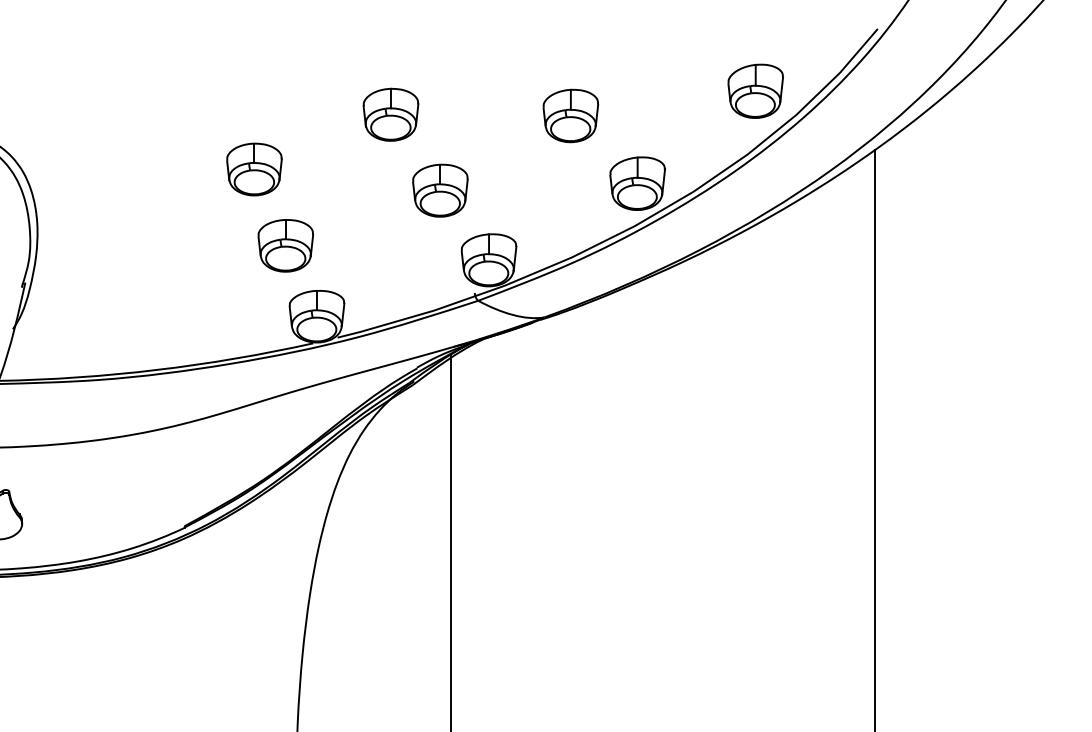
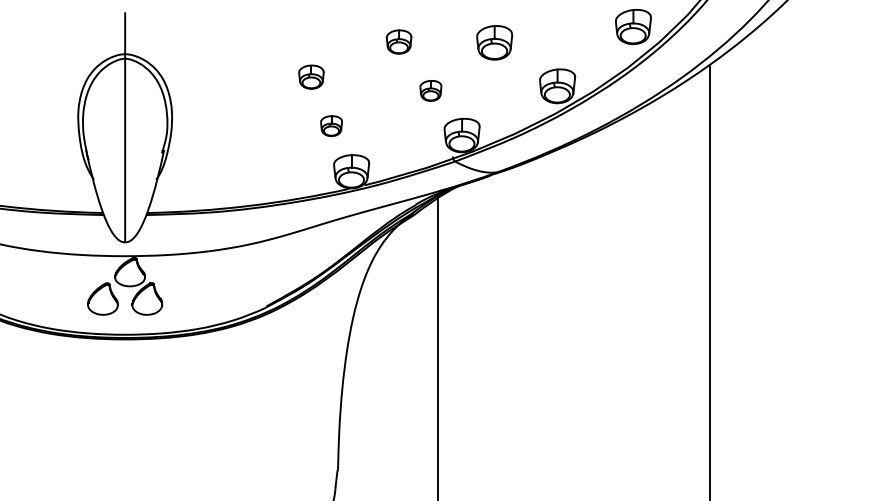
part: (389, 113) -> (398, 41), size x0.7
part: (570, 115) -> (494, 42), moved
part: (254, 168) -> (311, 76), size x0.7
part: (439, 190) -> (430, 90), size x0.6
part: (285, 244) -> (331, 125), size x0.6

